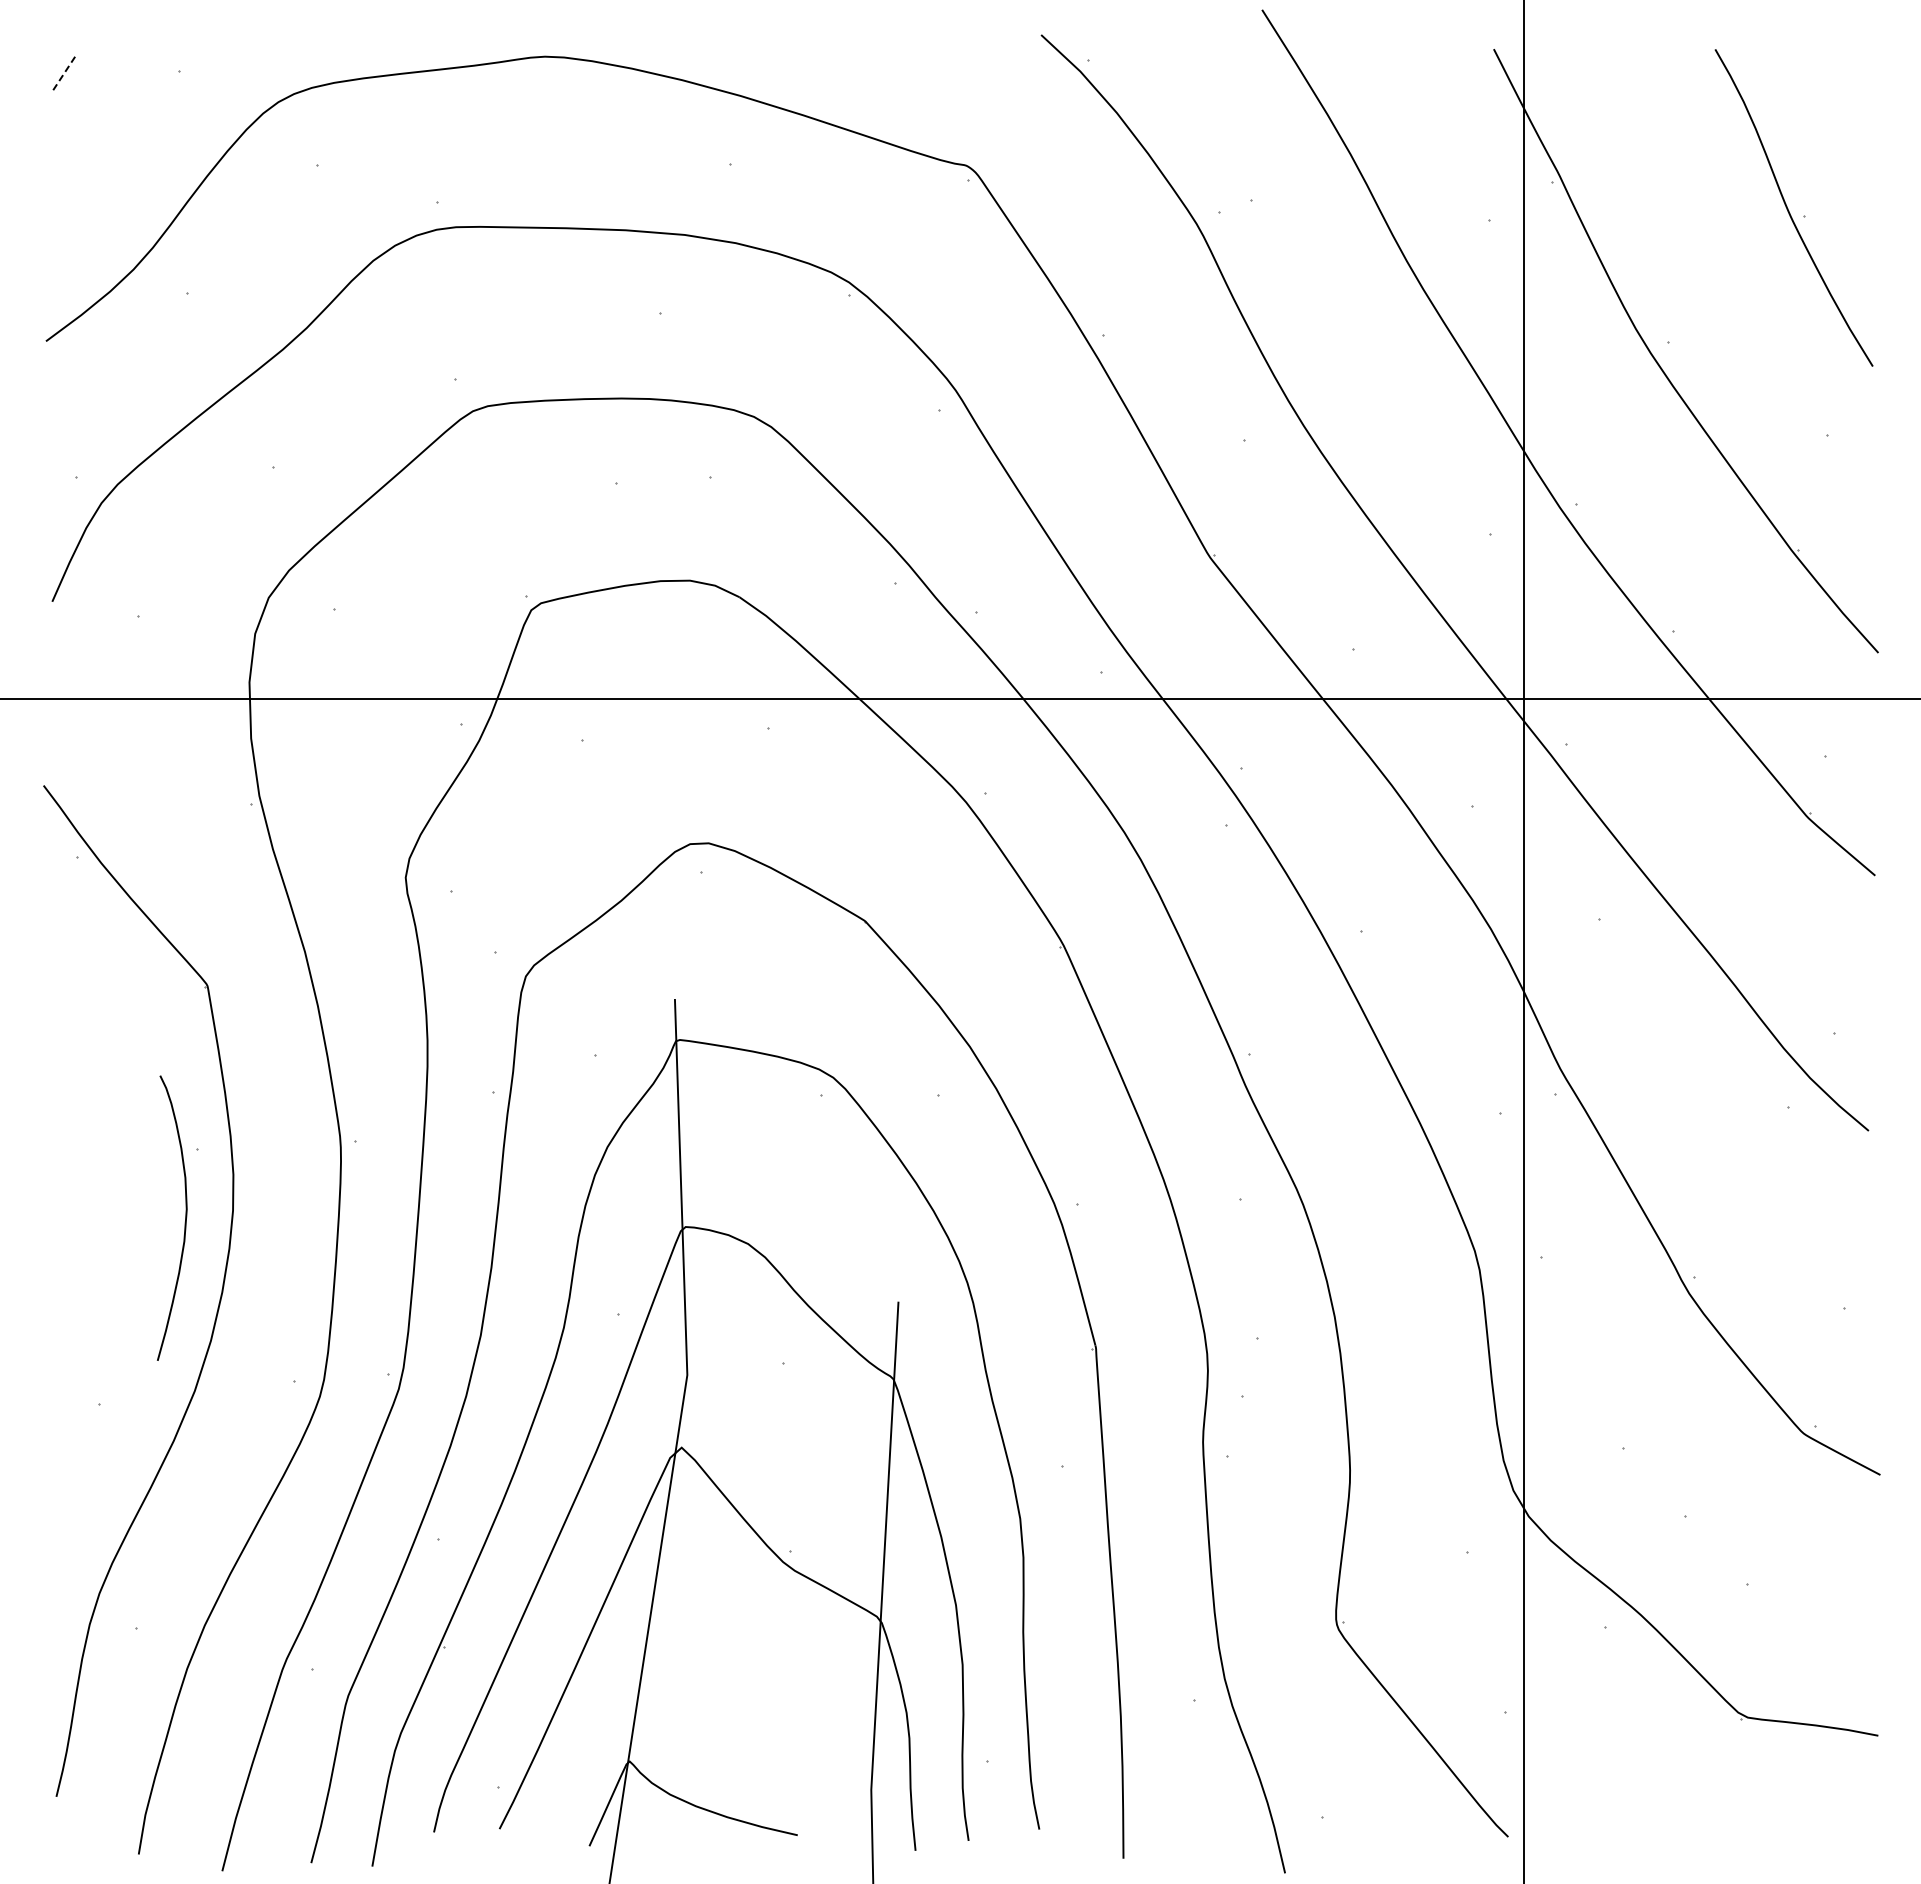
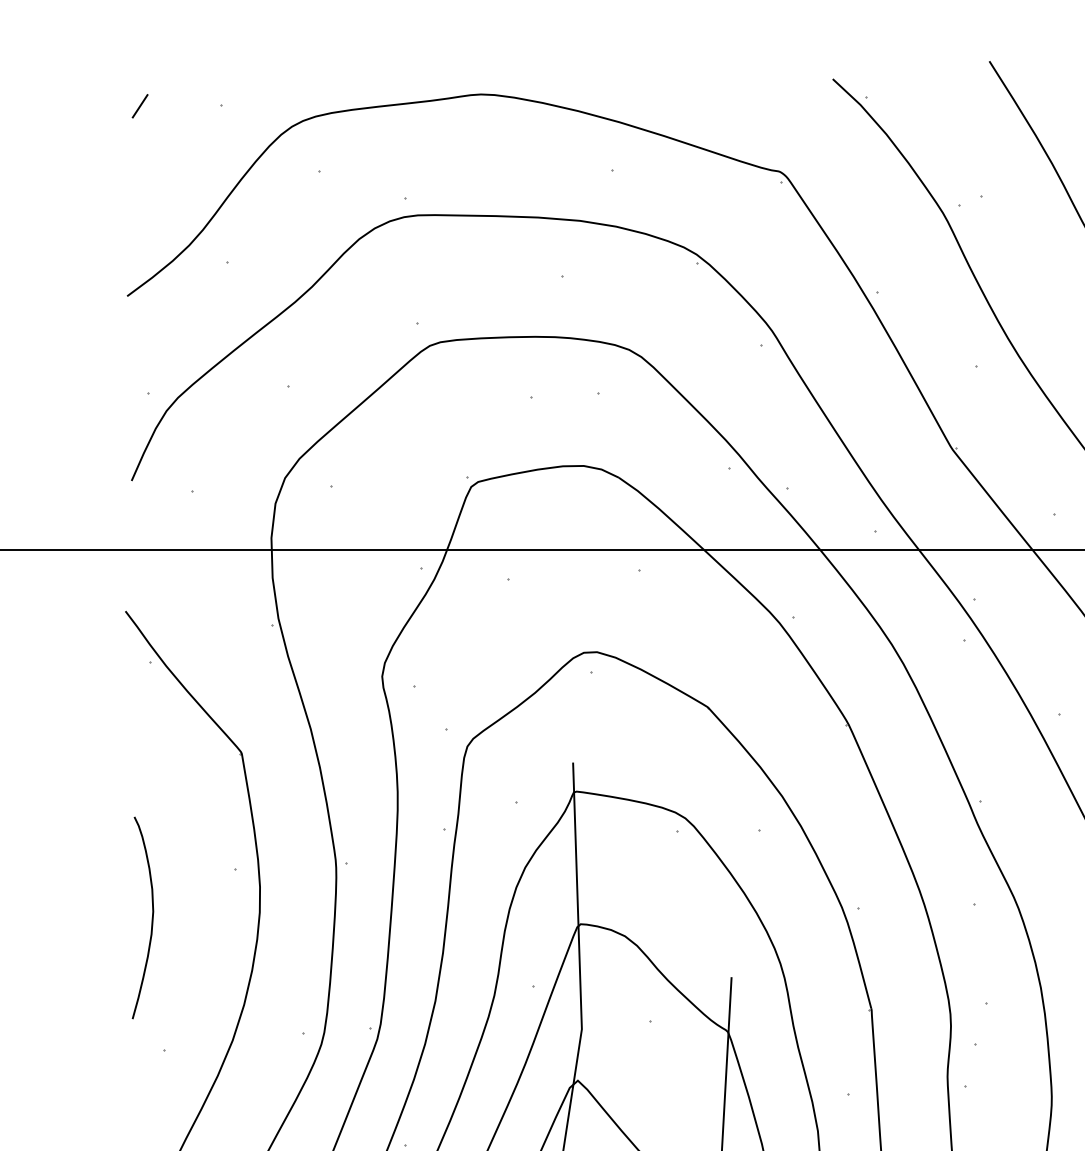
line: (64, 72) -> (140, 105), dashed -> solid
curve: (185, 1217) -> (152, 917), moved

